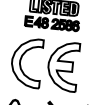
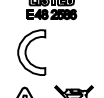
part: (63, 66) -> (65, 52), removed

